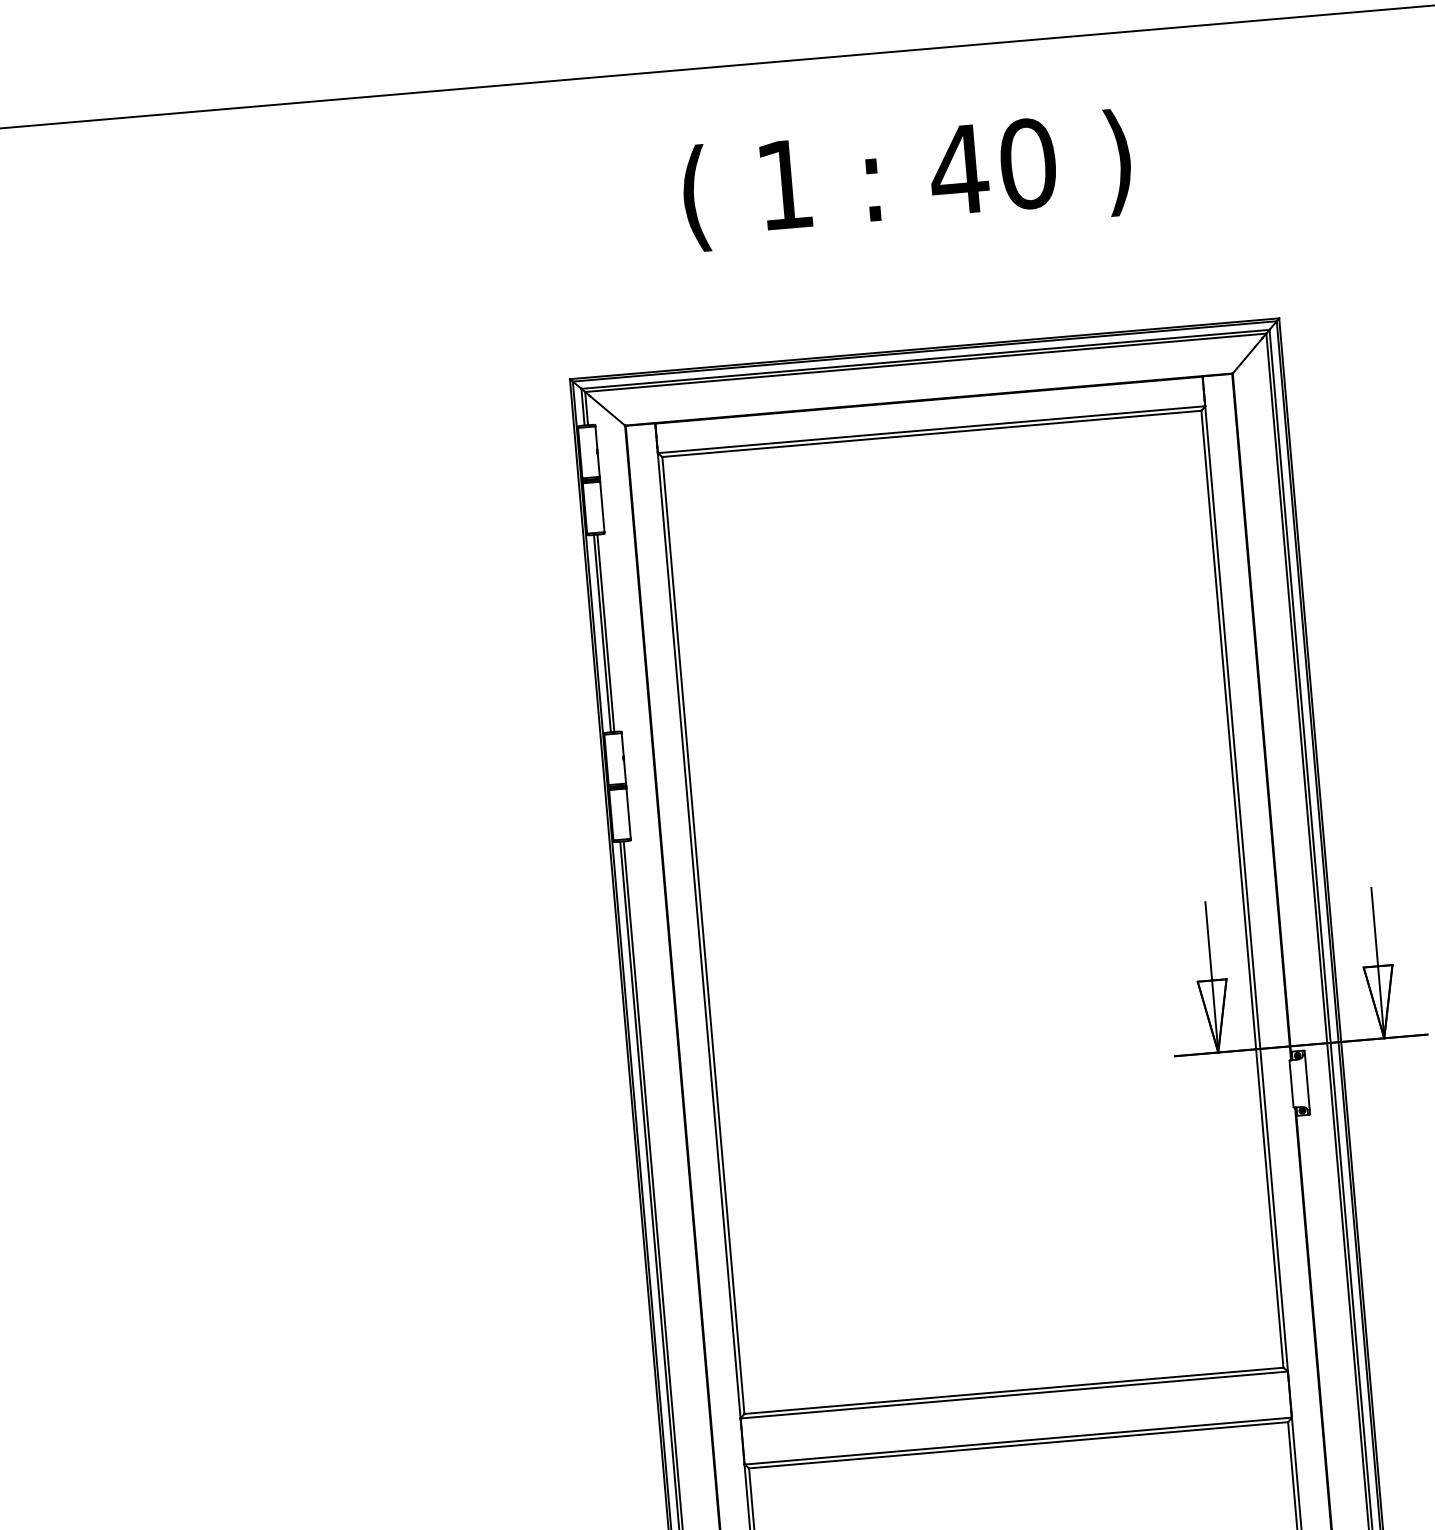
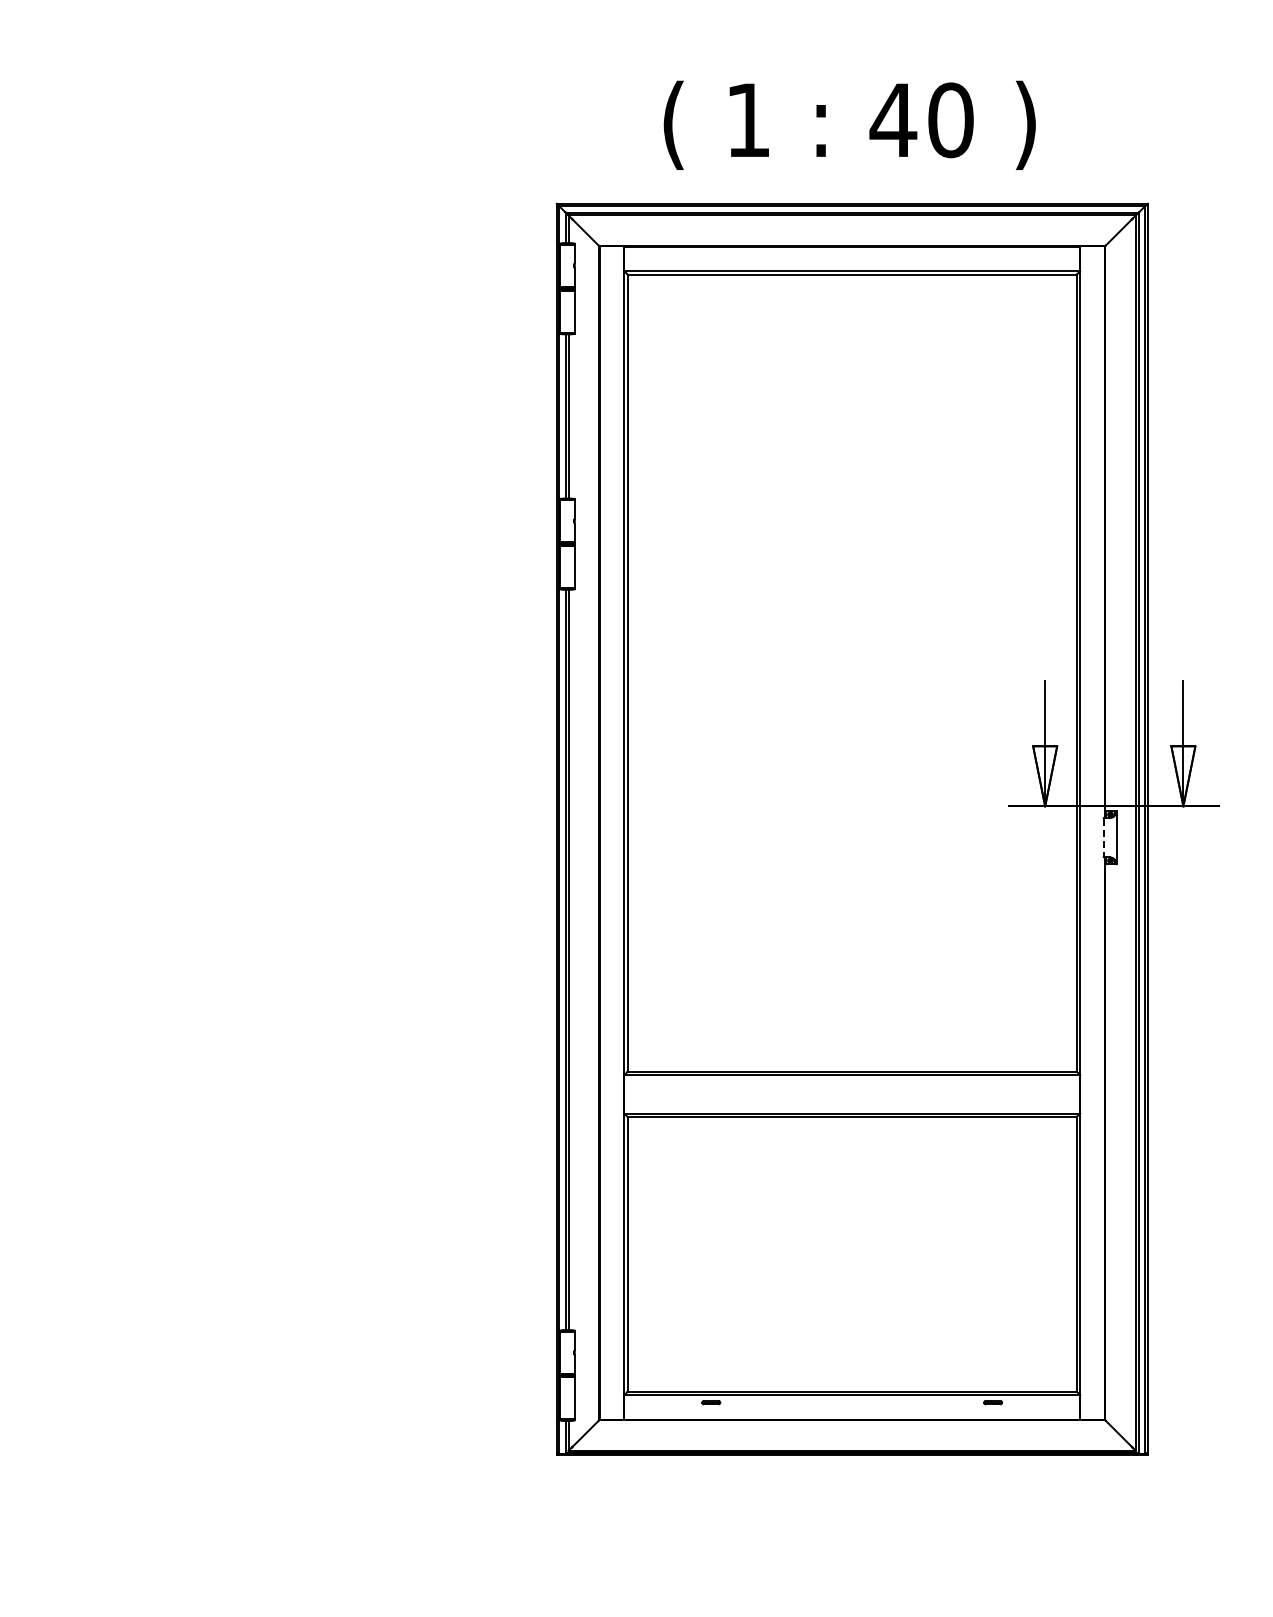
text: (906, 179) -> (849, 124), moved
line: (1291, 1084) -> (1103, 838), solid -> dashed

